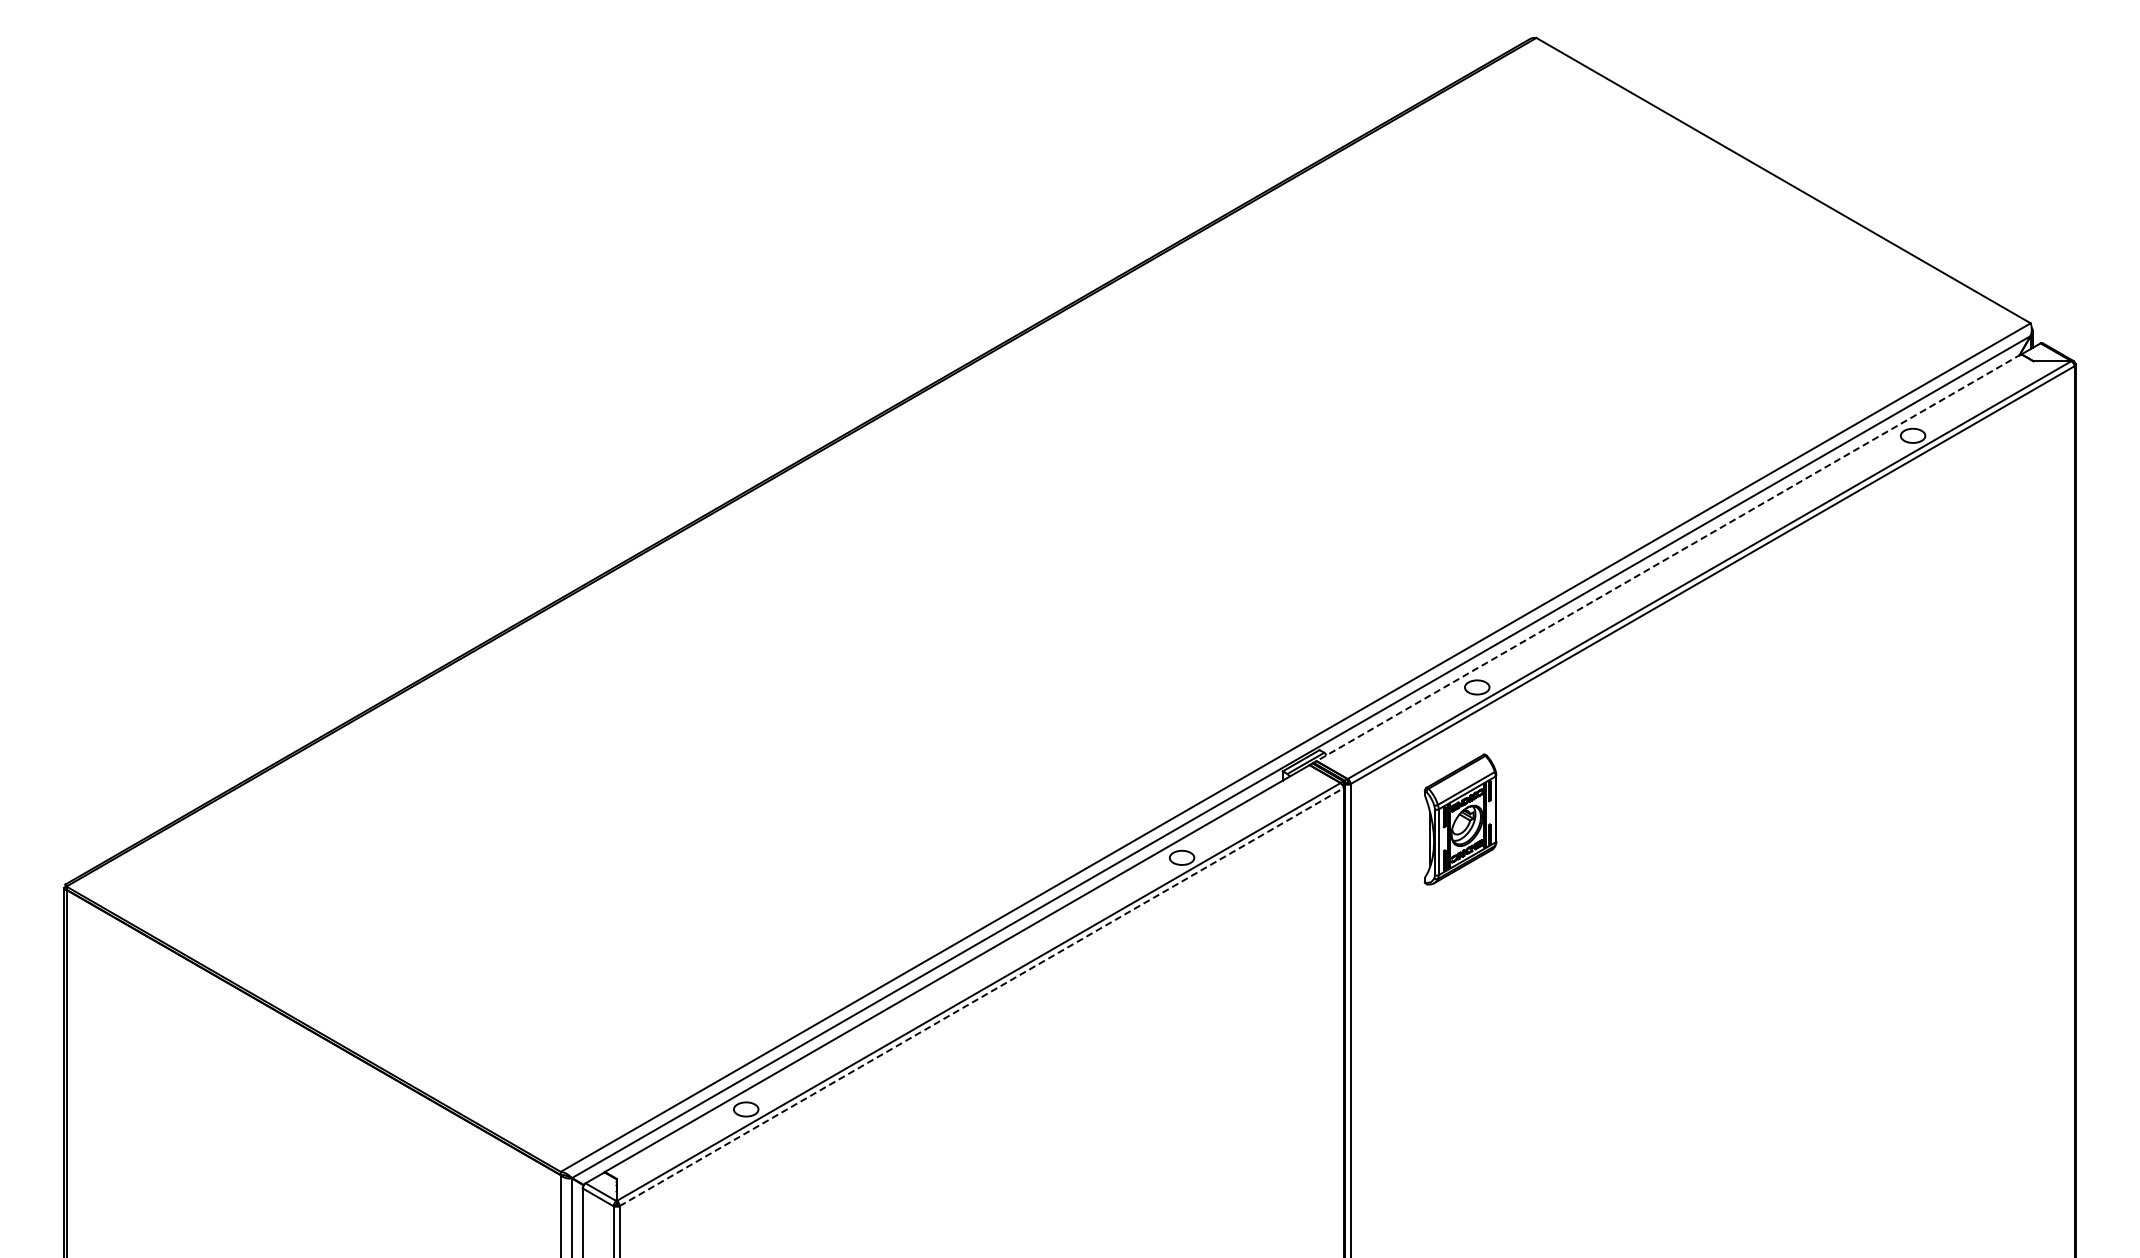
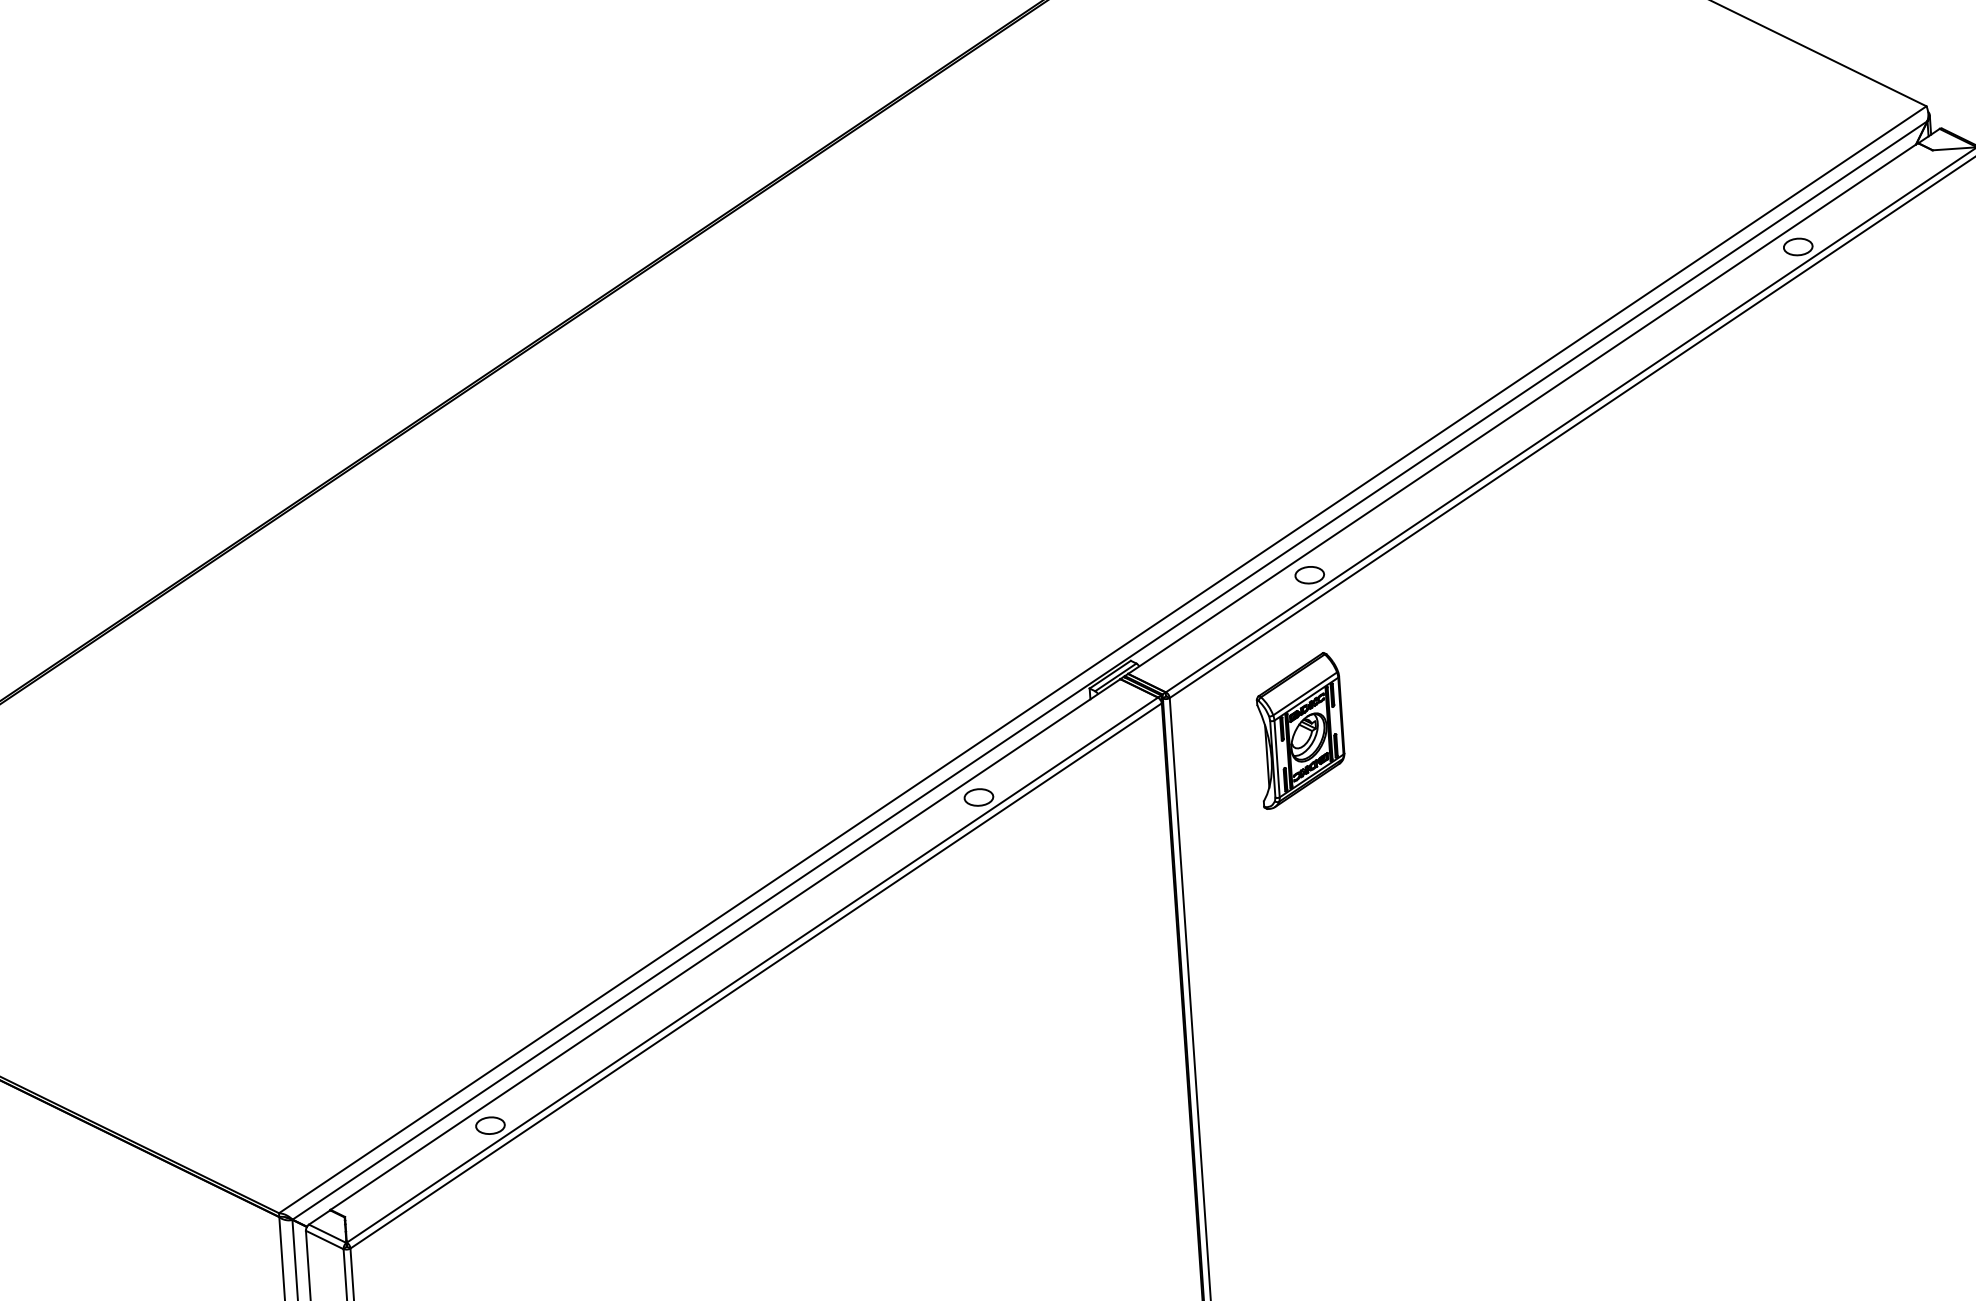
line: (1668, 557) -> (1522, 408), dashed -> solid
line: (981, 997) -> (756, 976), dashed -> solid

